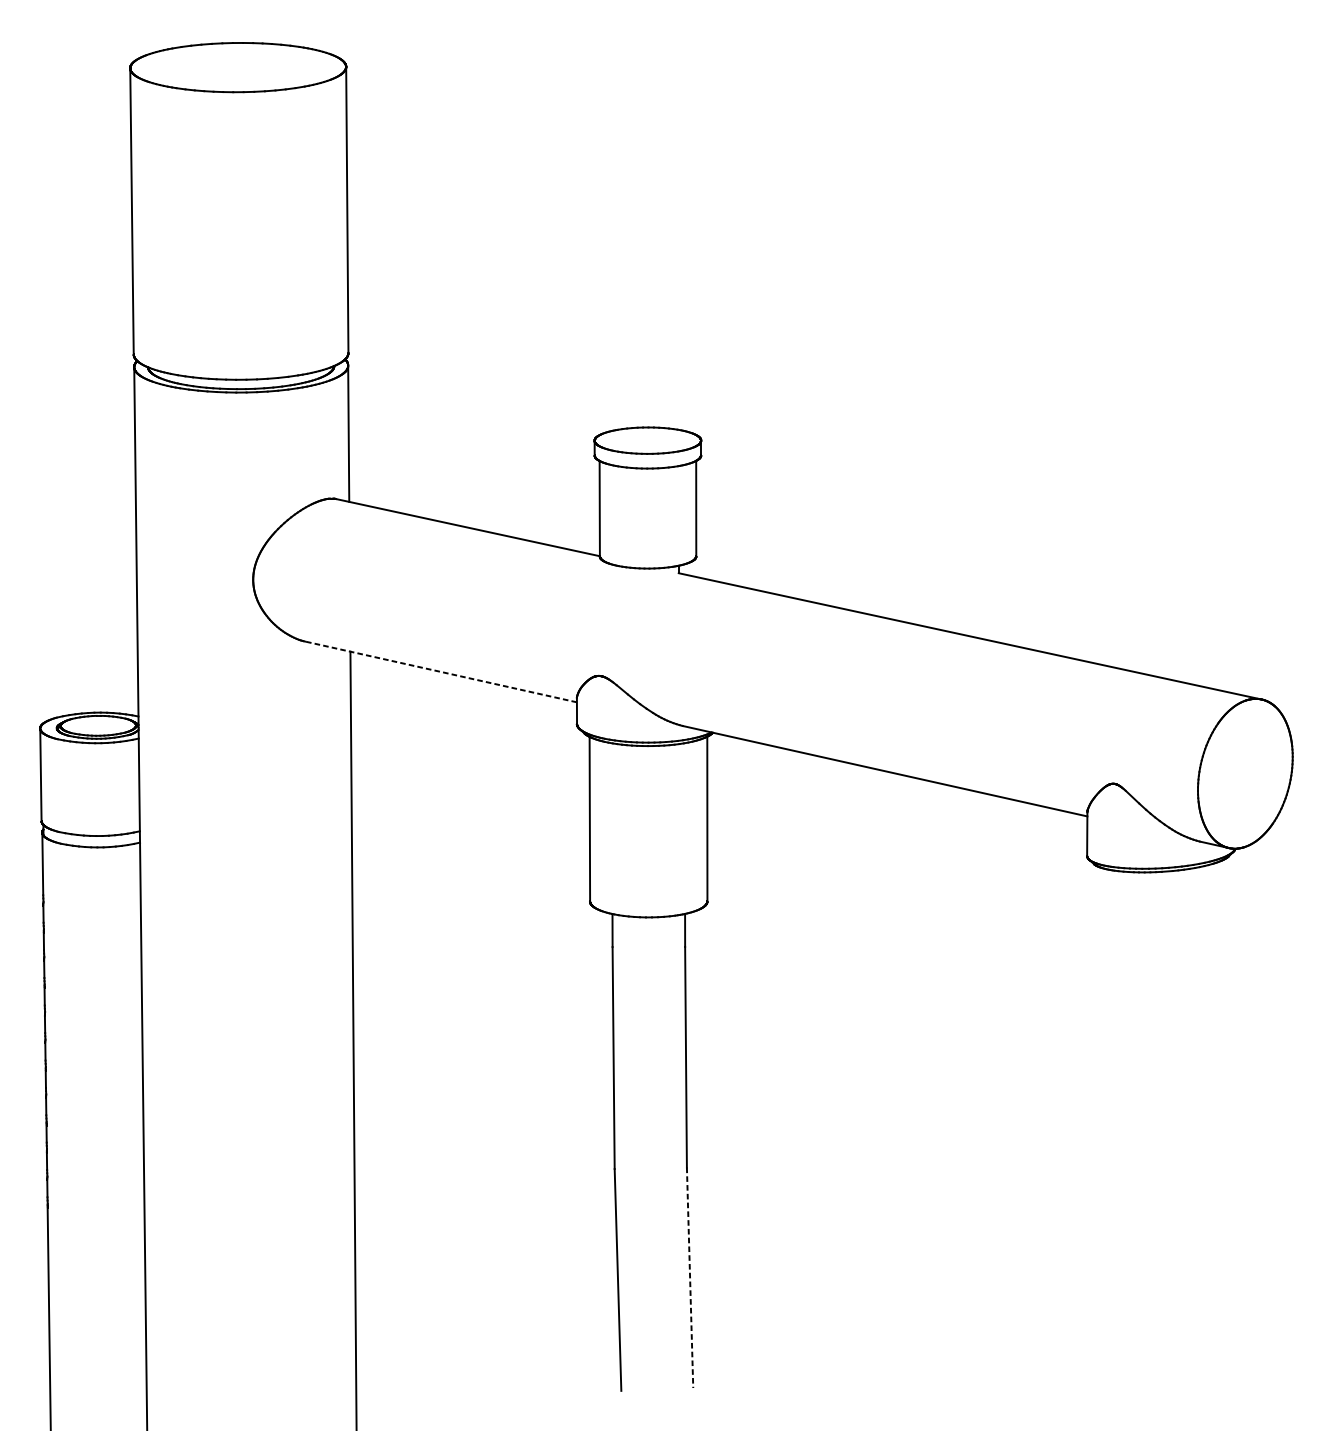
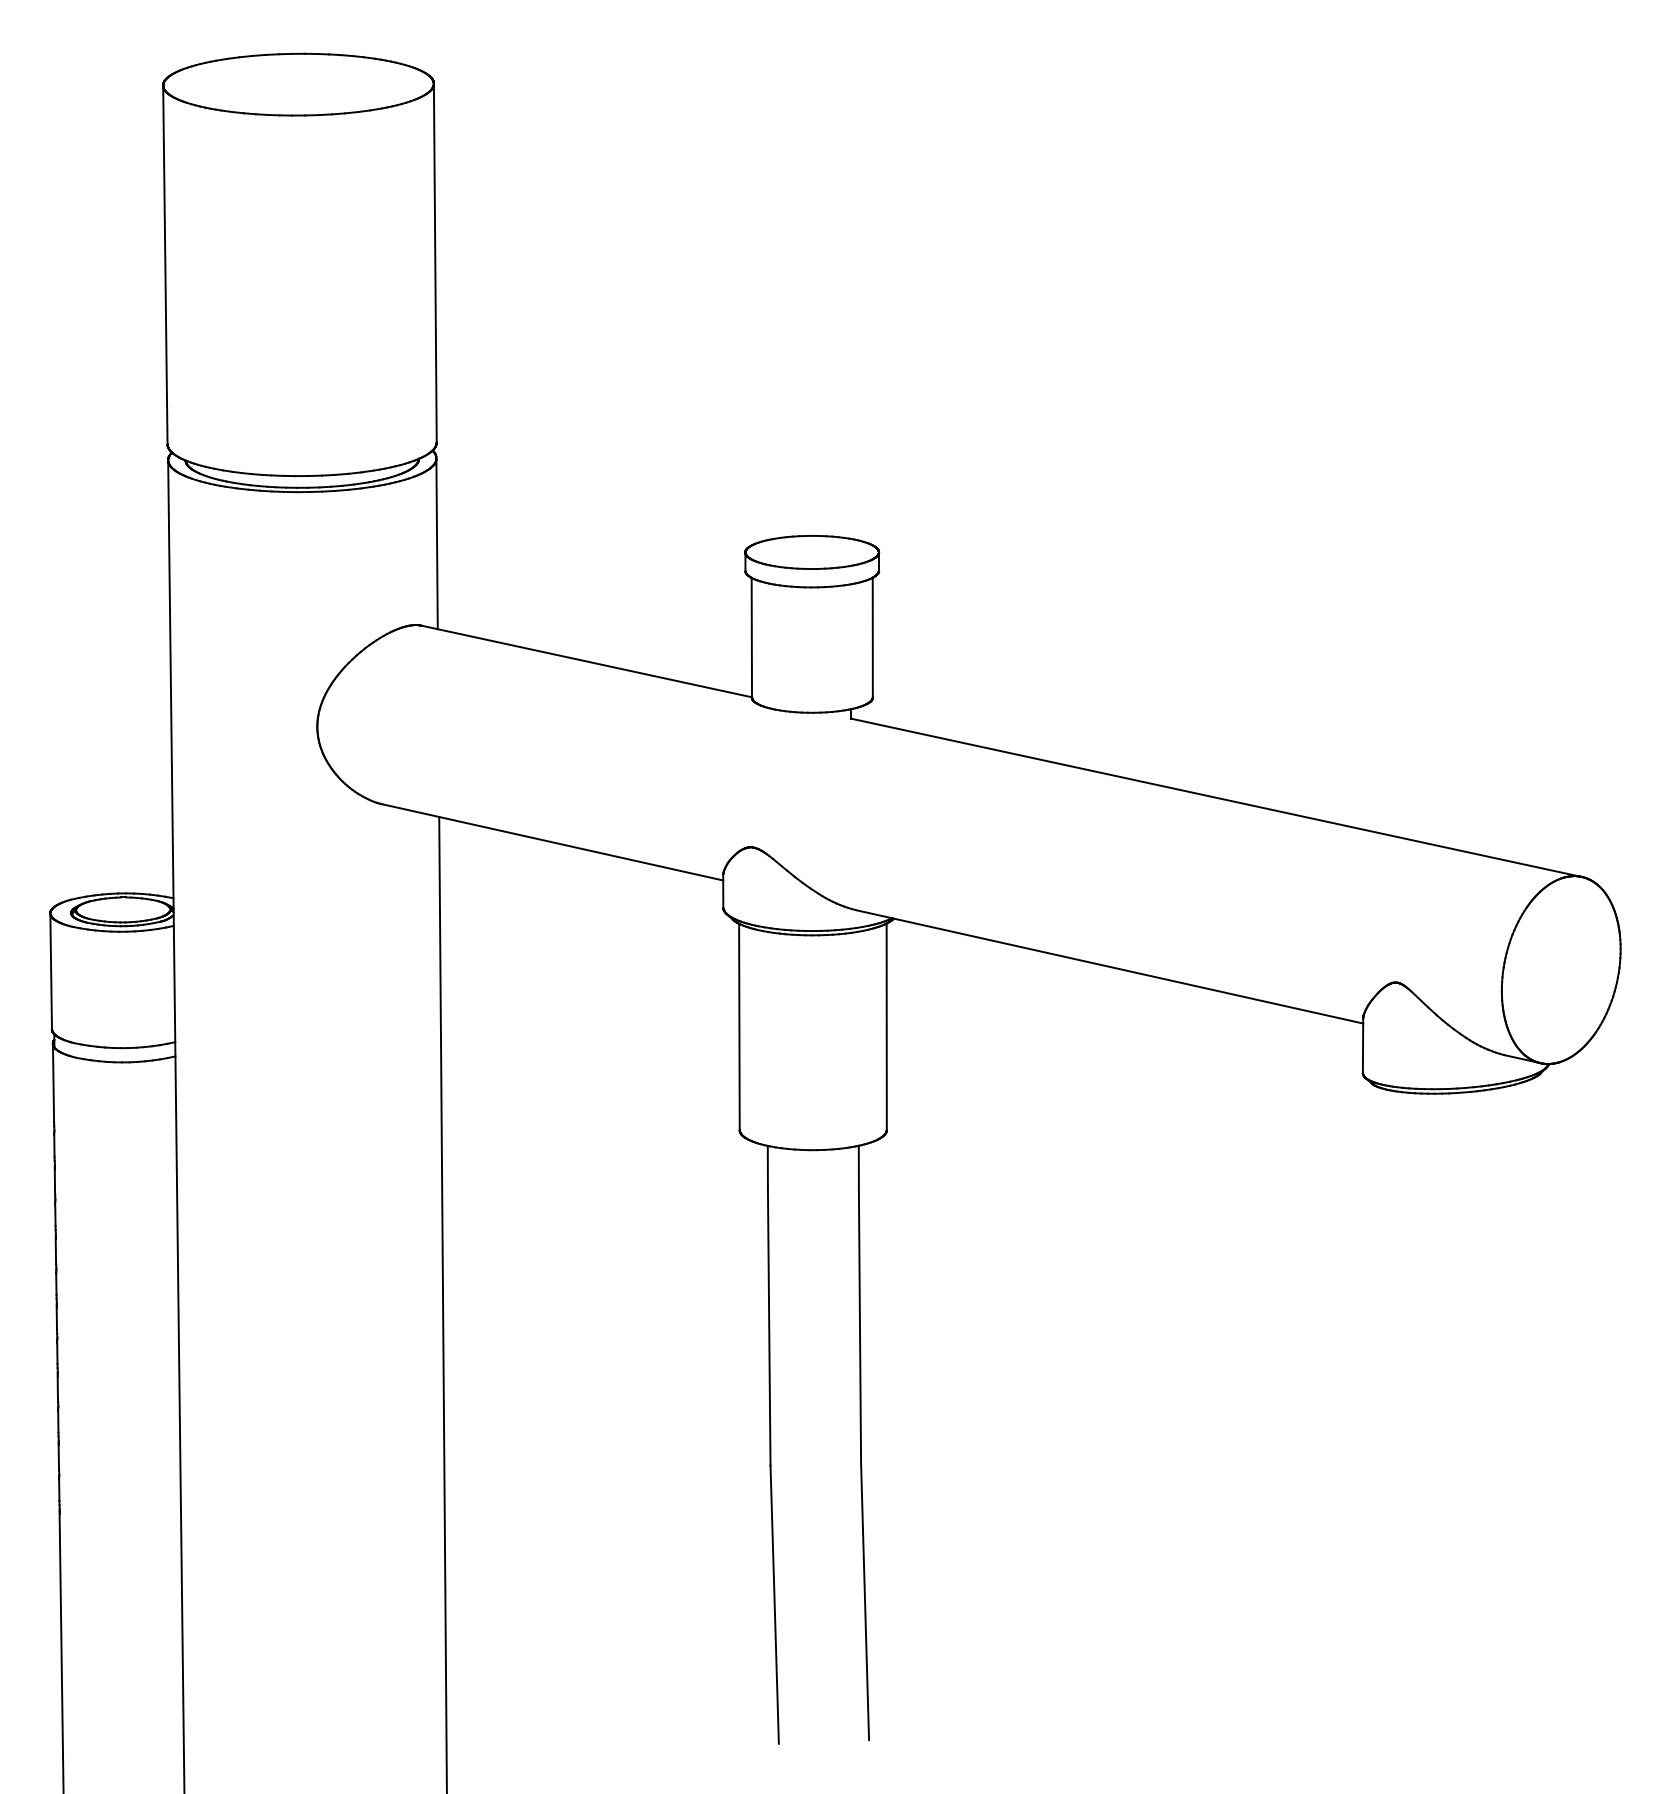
line: (440, 672) -> (552, 842), dashed -> solid
line: (690, 1278) -> (865, 1602), dashed -> solid

